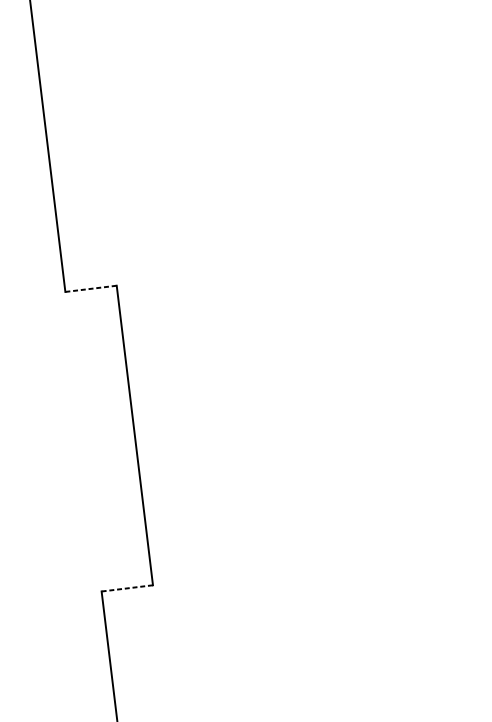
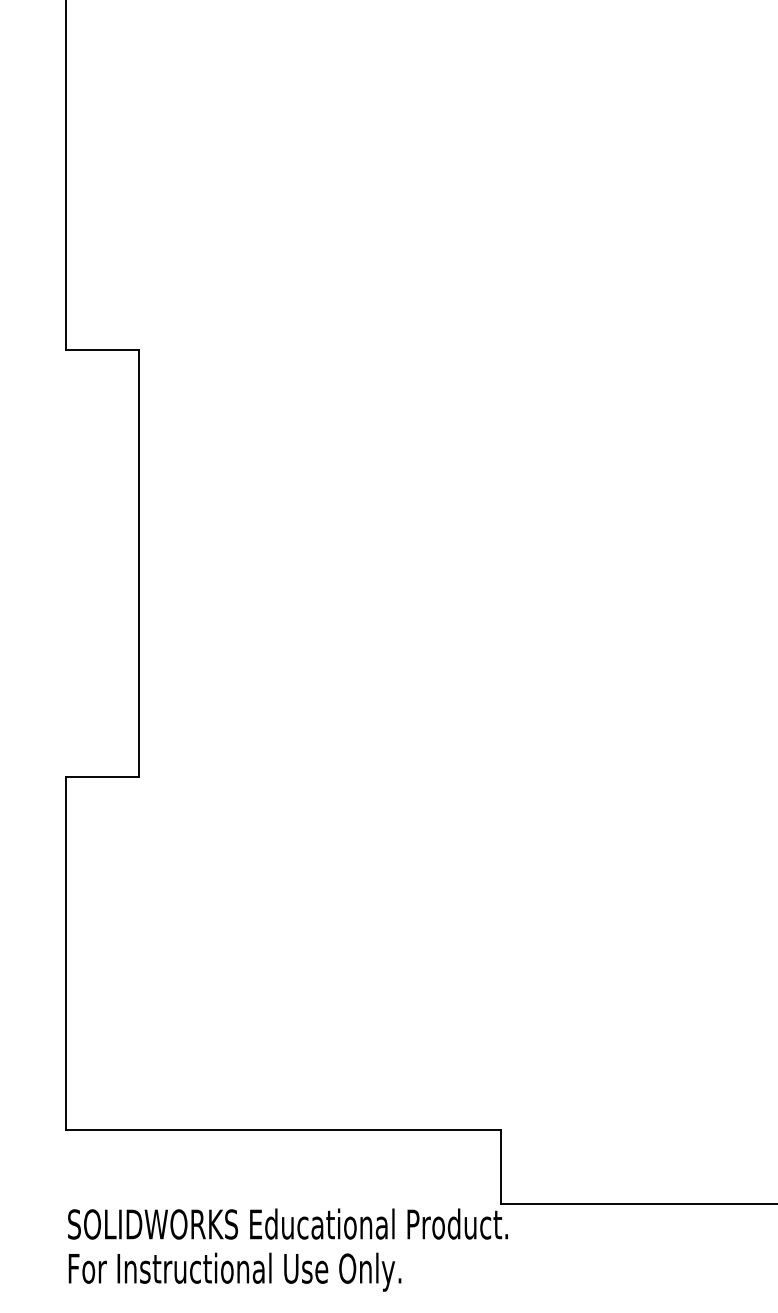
line: (90, 289) -> (102, 350), dashed -> solid
line: (126, 588) -> (102, 776), dashed -> solid

